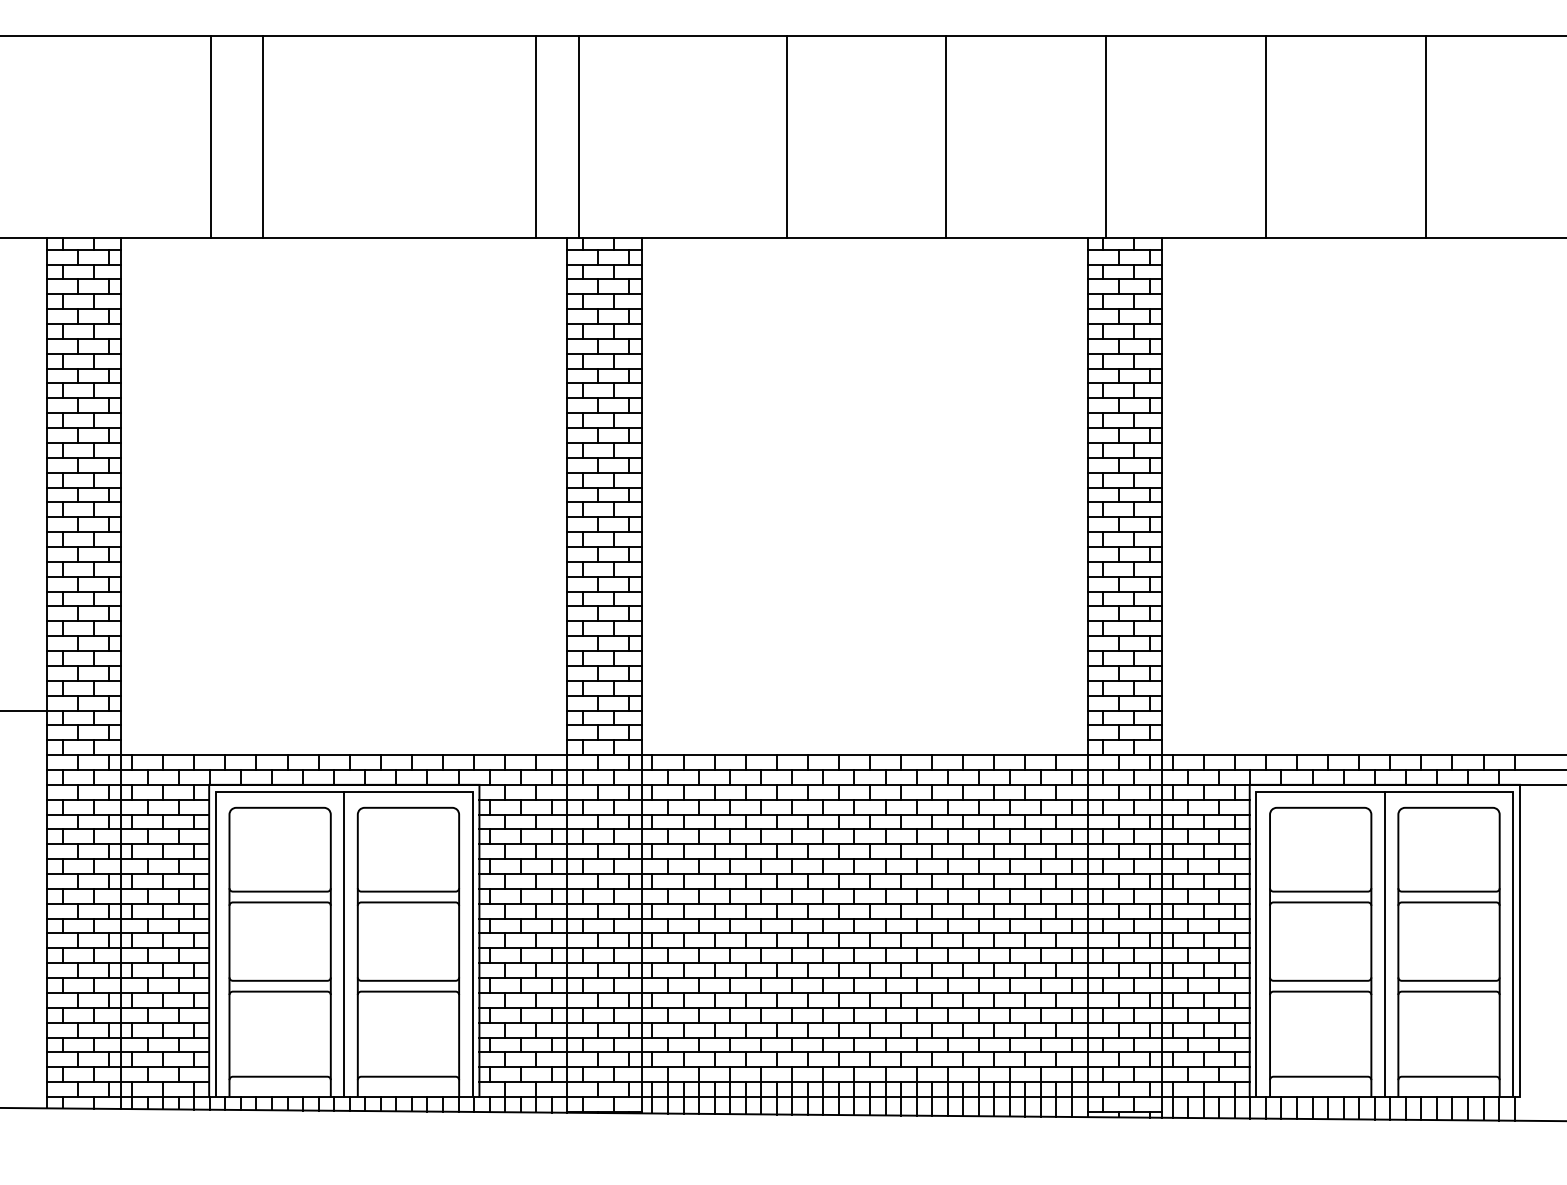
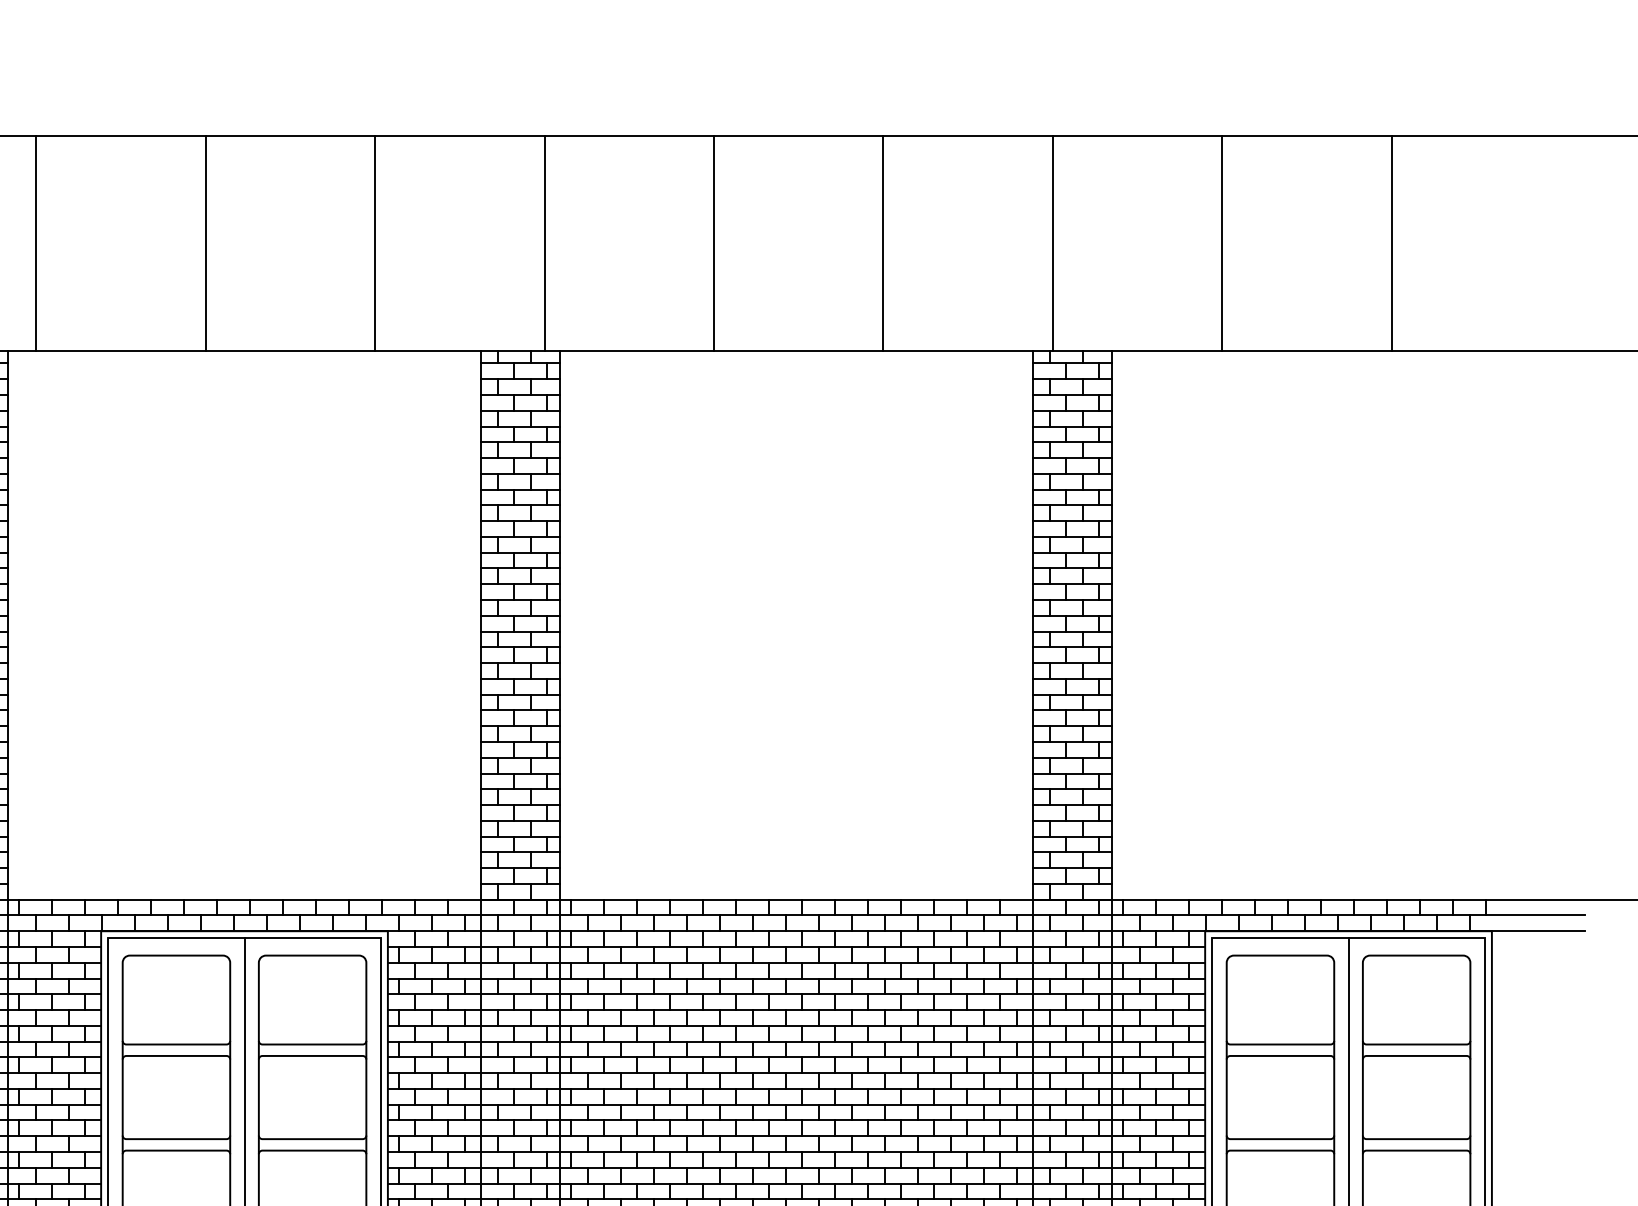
line: (210, 136) -> (35, 243), moved
line: (262, 136) -> (205, 243), moved
line: (536, 136) -> (375, 243), moved
line: (579, 136) -> (544, 243), moved

